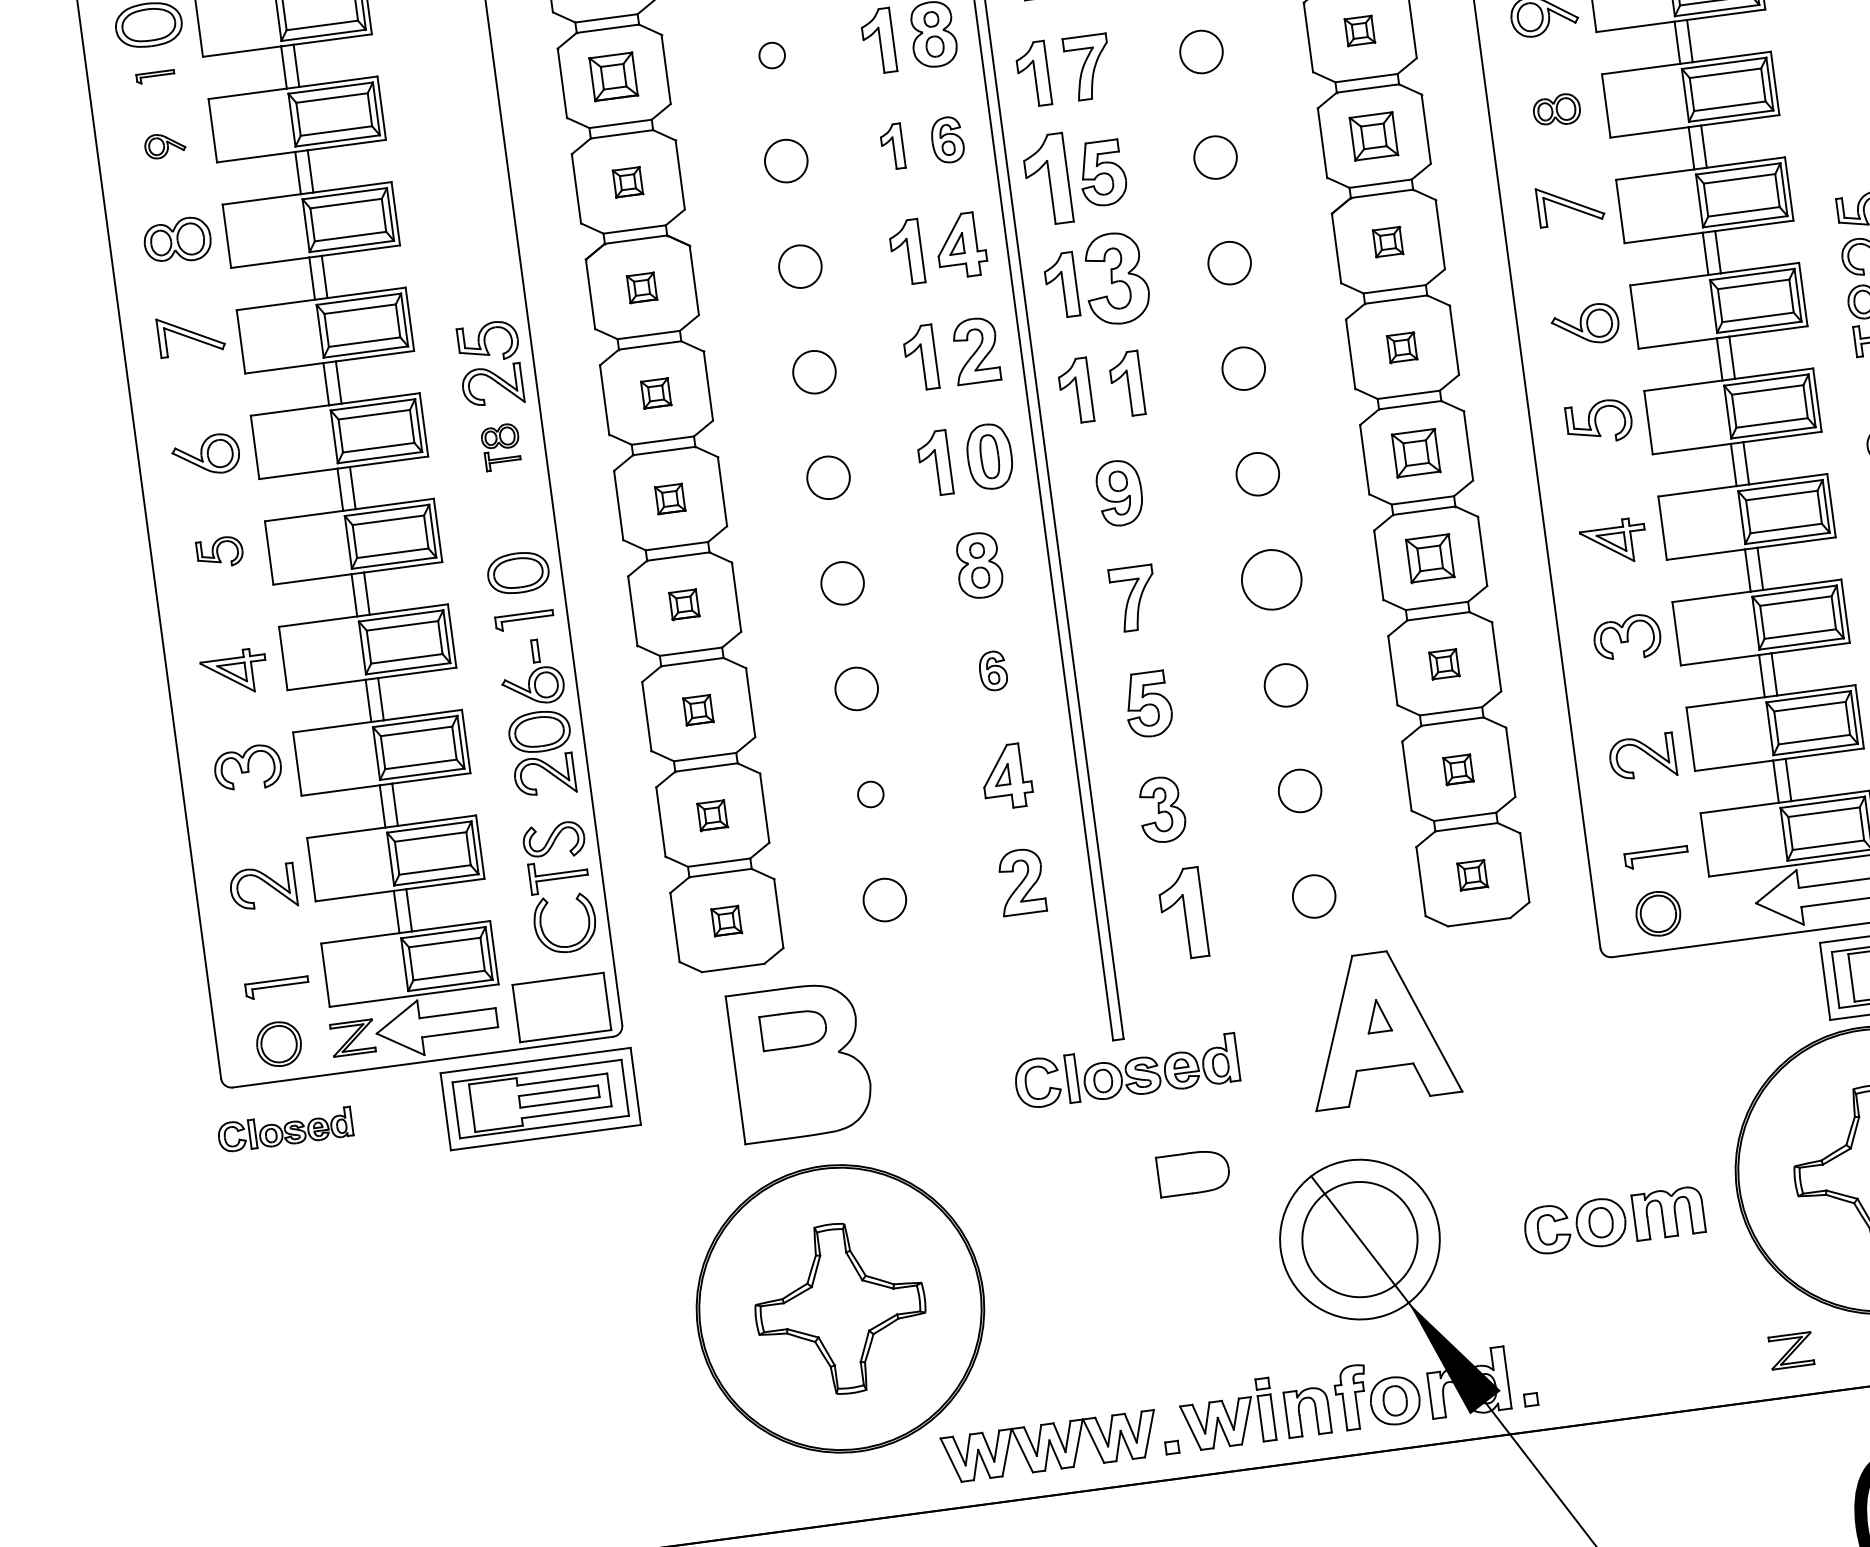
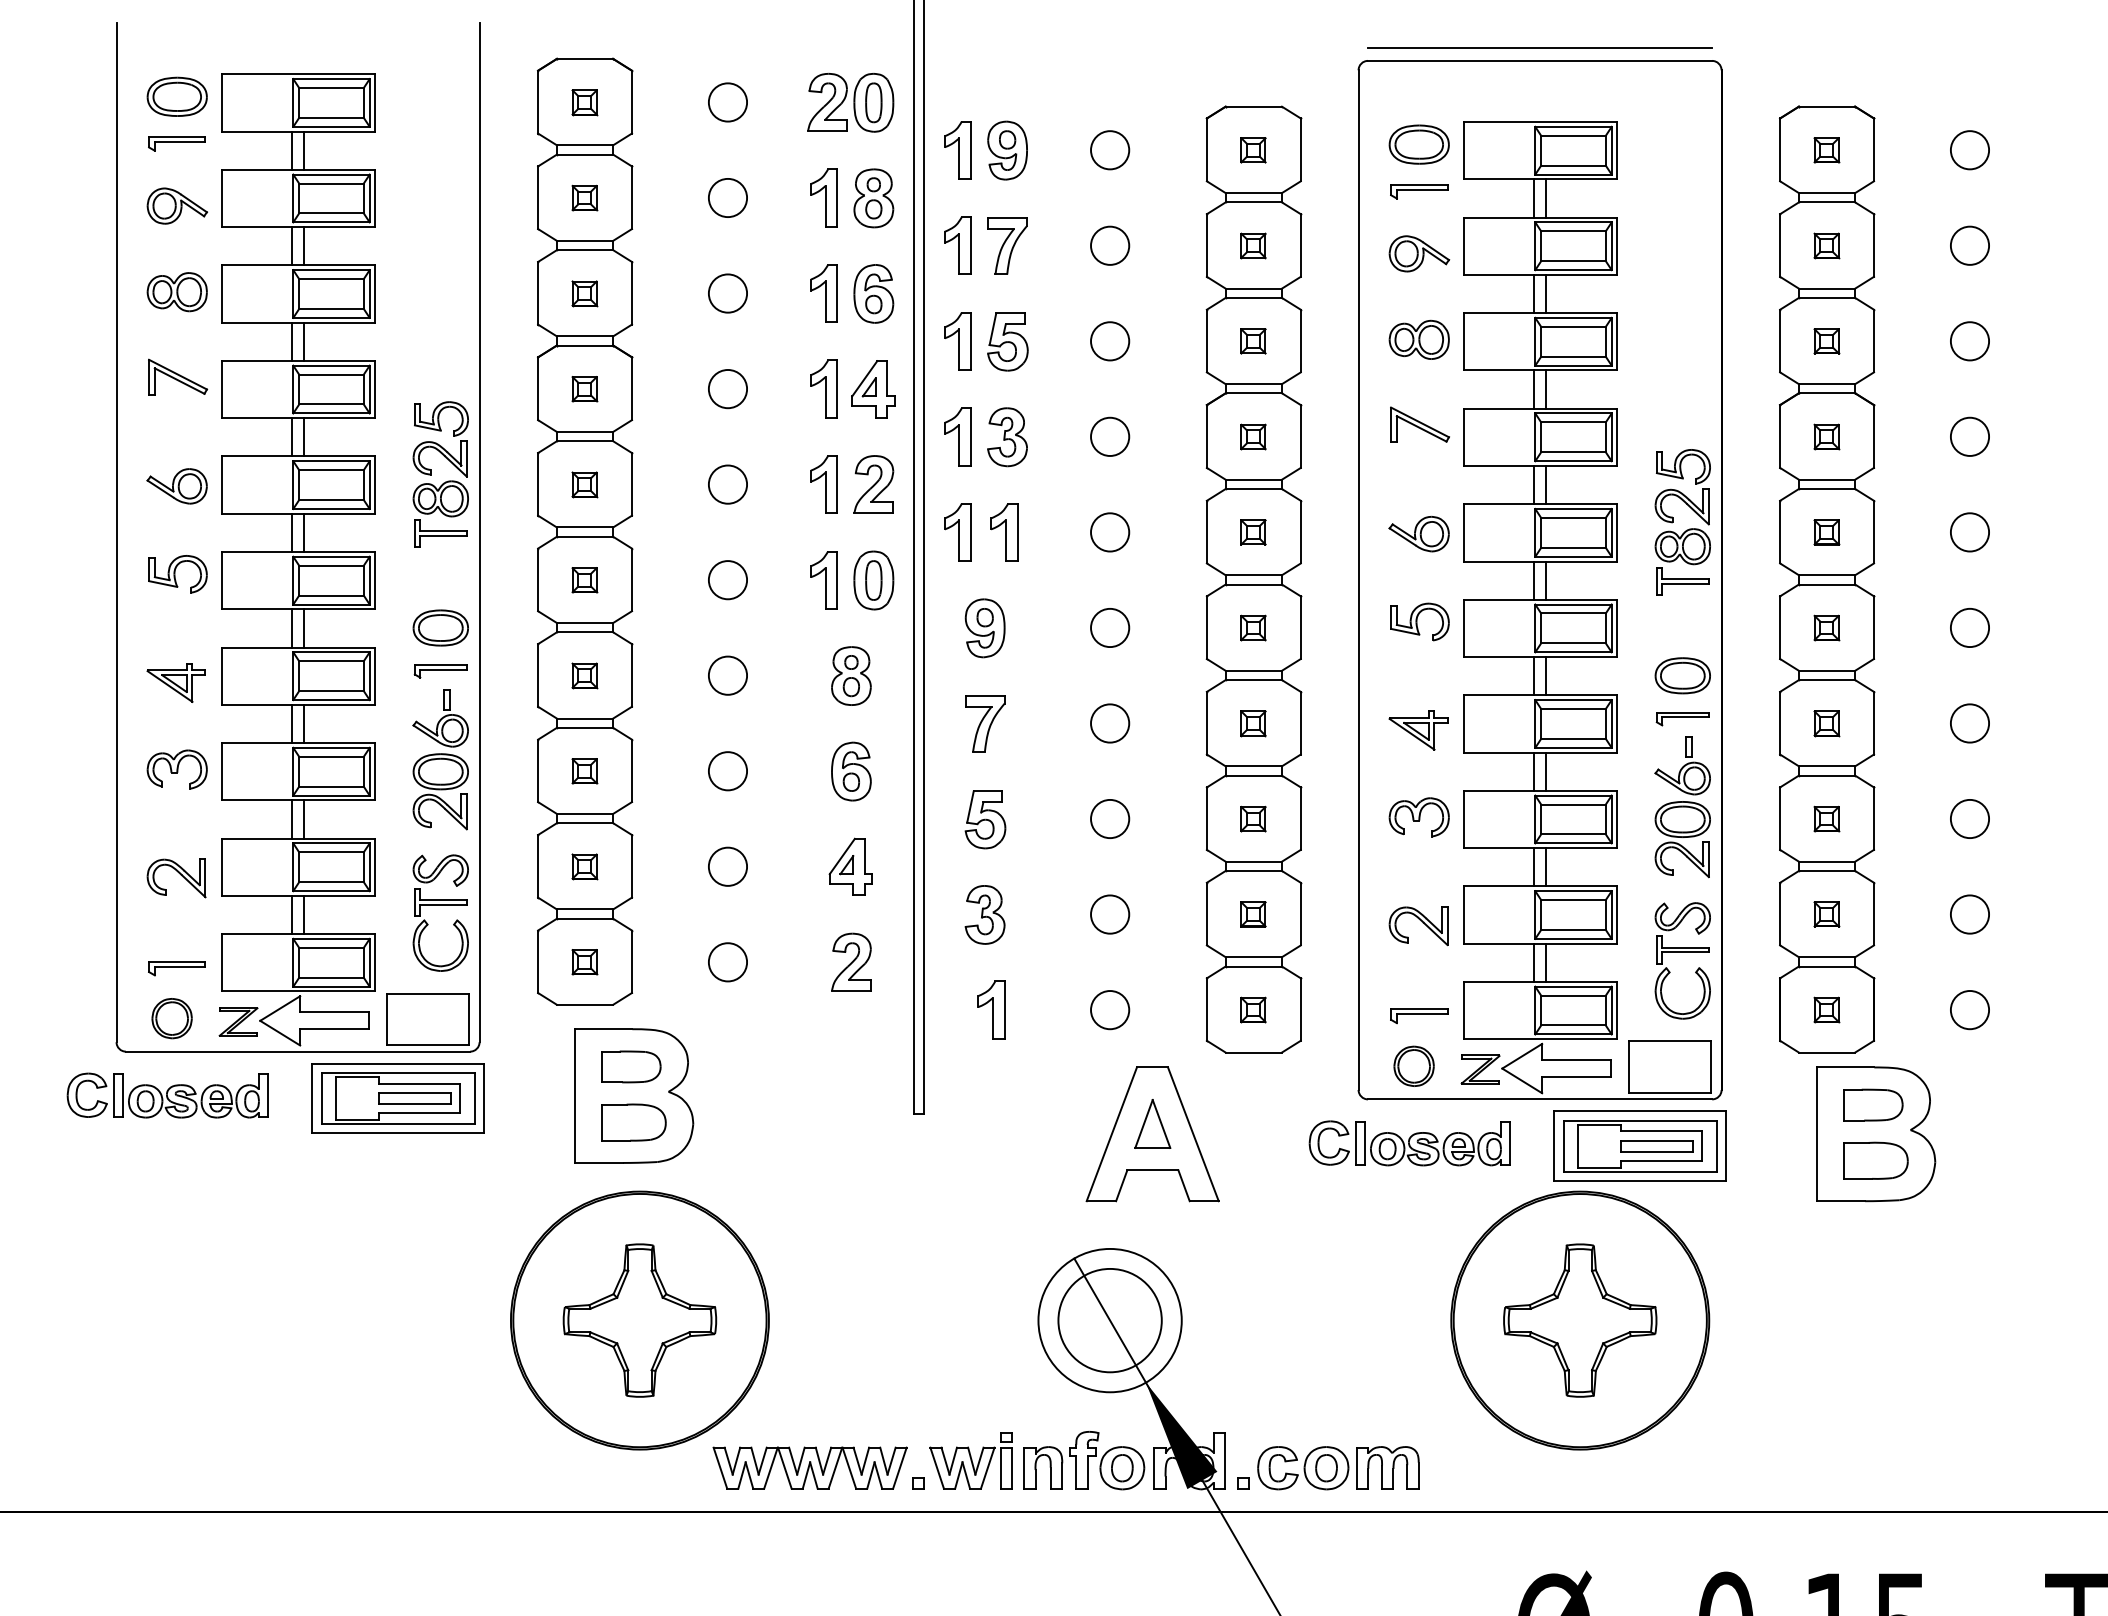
circle: (771, 55) -> (727, 197), size x1.67
part: (154, 76) -> (176, 143), size x1.67
part: (613, 76) -> (584, 197), size x0.62
part: (1556, 110) -> (1418, 339), size x1.43
part: (1374, 136) -> (1253, 341), size x0.62
part: (947, 139) -> (873, 293), size x1.43
part: (165, 144) -> (177, 205), size x1.67
part: (891, 146) -> (823, 293), size x1.43
part: (1046, 180) -> (957, 341), size x0.71
part: (1116, 278) -> (1007, 437), size x0.71
part: (501, 446) -> (440, 513), size x1.67
part: (1416, 452) -> (1253, 627), size x0.62
part: (219, 552) -> (177, 574), size x1.43
part: (1430, 558) -> (1253, 723), size x0.62
circle: (1272, 579) -> (1110, 723), size x0.71
part: (993, 671) -> (851, 771), size x1.67
circle: (870, 794) -> (727, 866), size x1.67
part: (1183, 913) -> (991, 1009), size x0.71
part: (1377, 1015) -> (1152, 1123), size x1.67
part: (1126, 1071) -> (1409, 1143), moved
part: (285, 1129) -> (167, 1095), size x1.67
part: (1192, 1172) -> (633, 1122), moved
part: (1614, 1221) -> (1338, 1468), moved
part: (1791, 1350) -> (1480, 1069), moved

